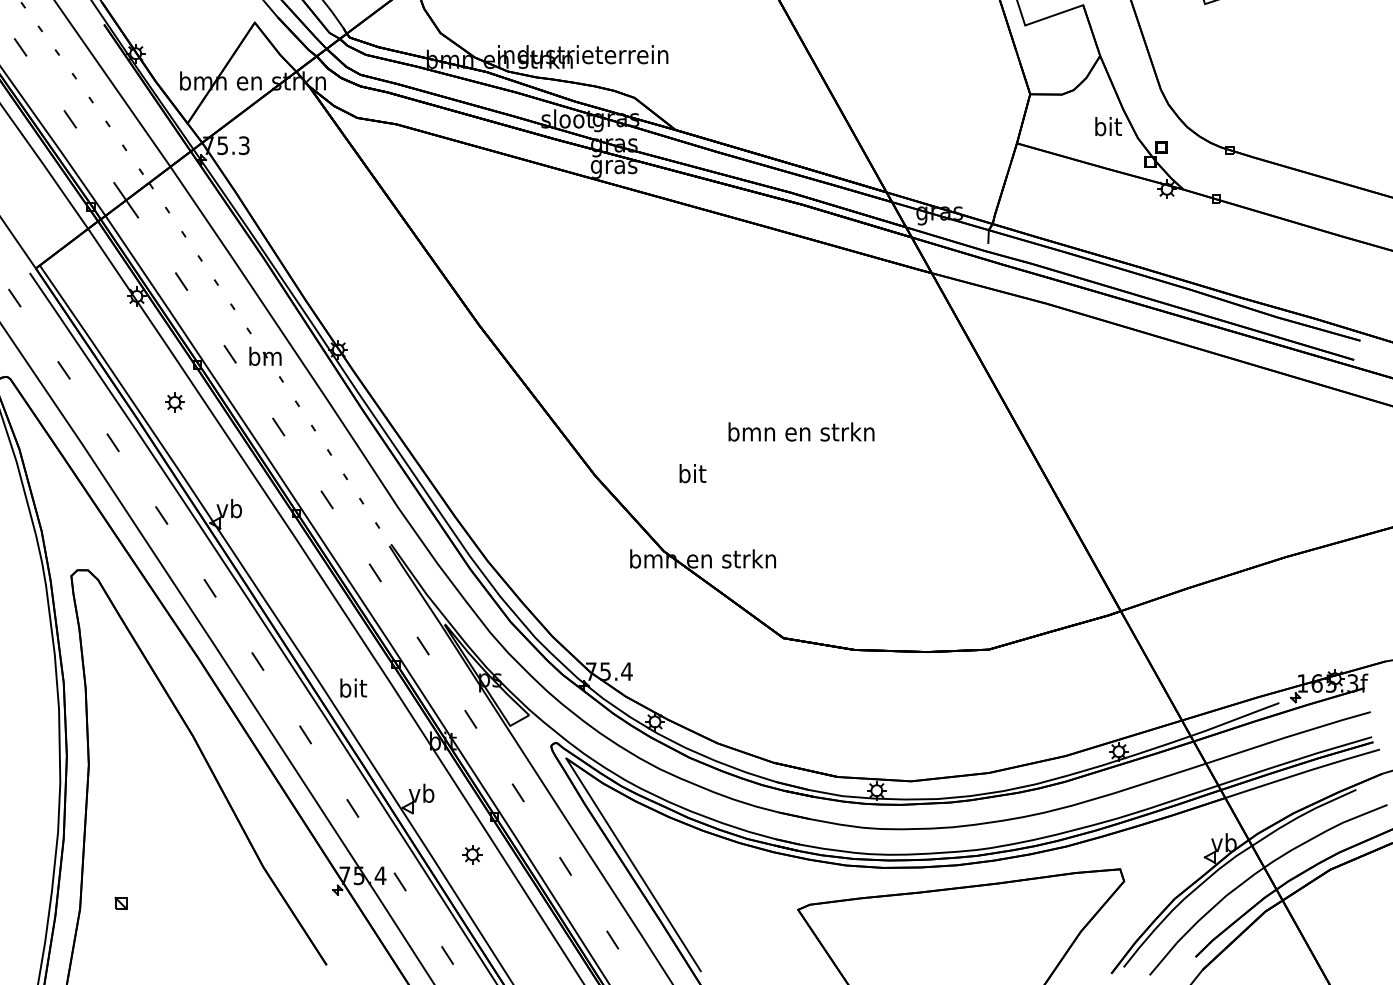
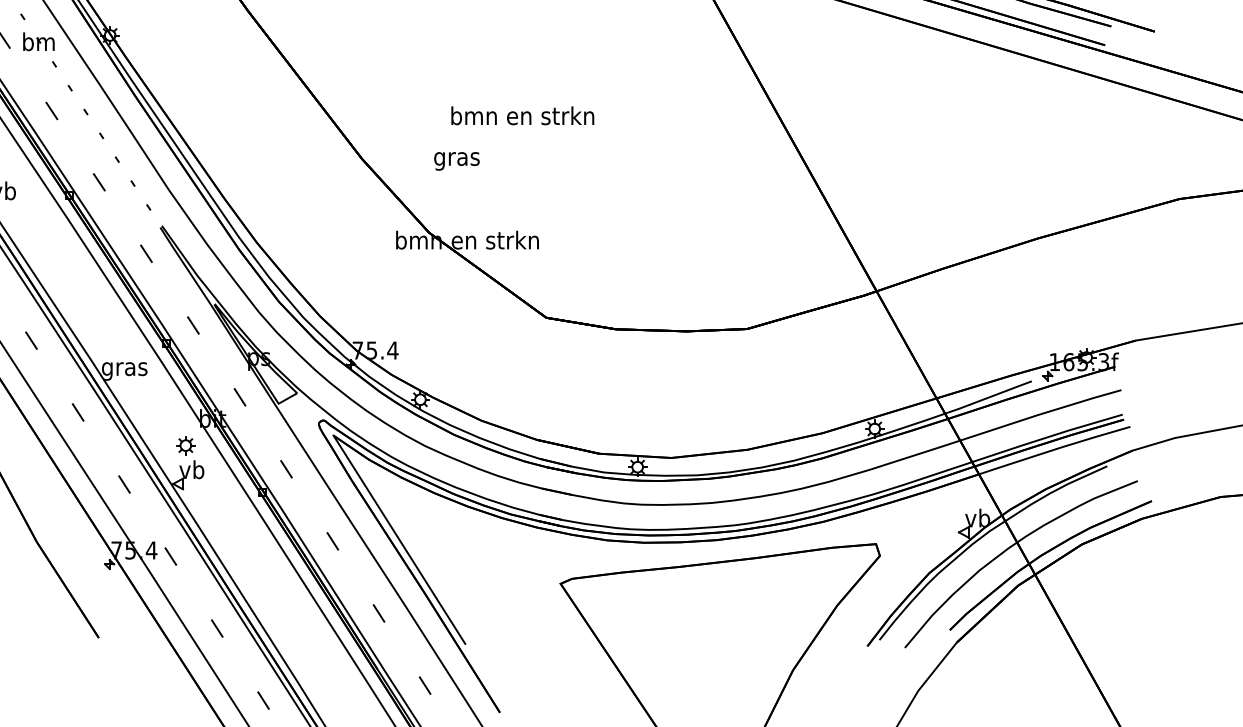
text: (801, 431) -> (522, 115), moved
text: (692, 476) -> (457, 159), bit -> gras
text: (352, 690) -> (124, 369), bit -> gras
part: (472, 854) -> (185, 445), moved

